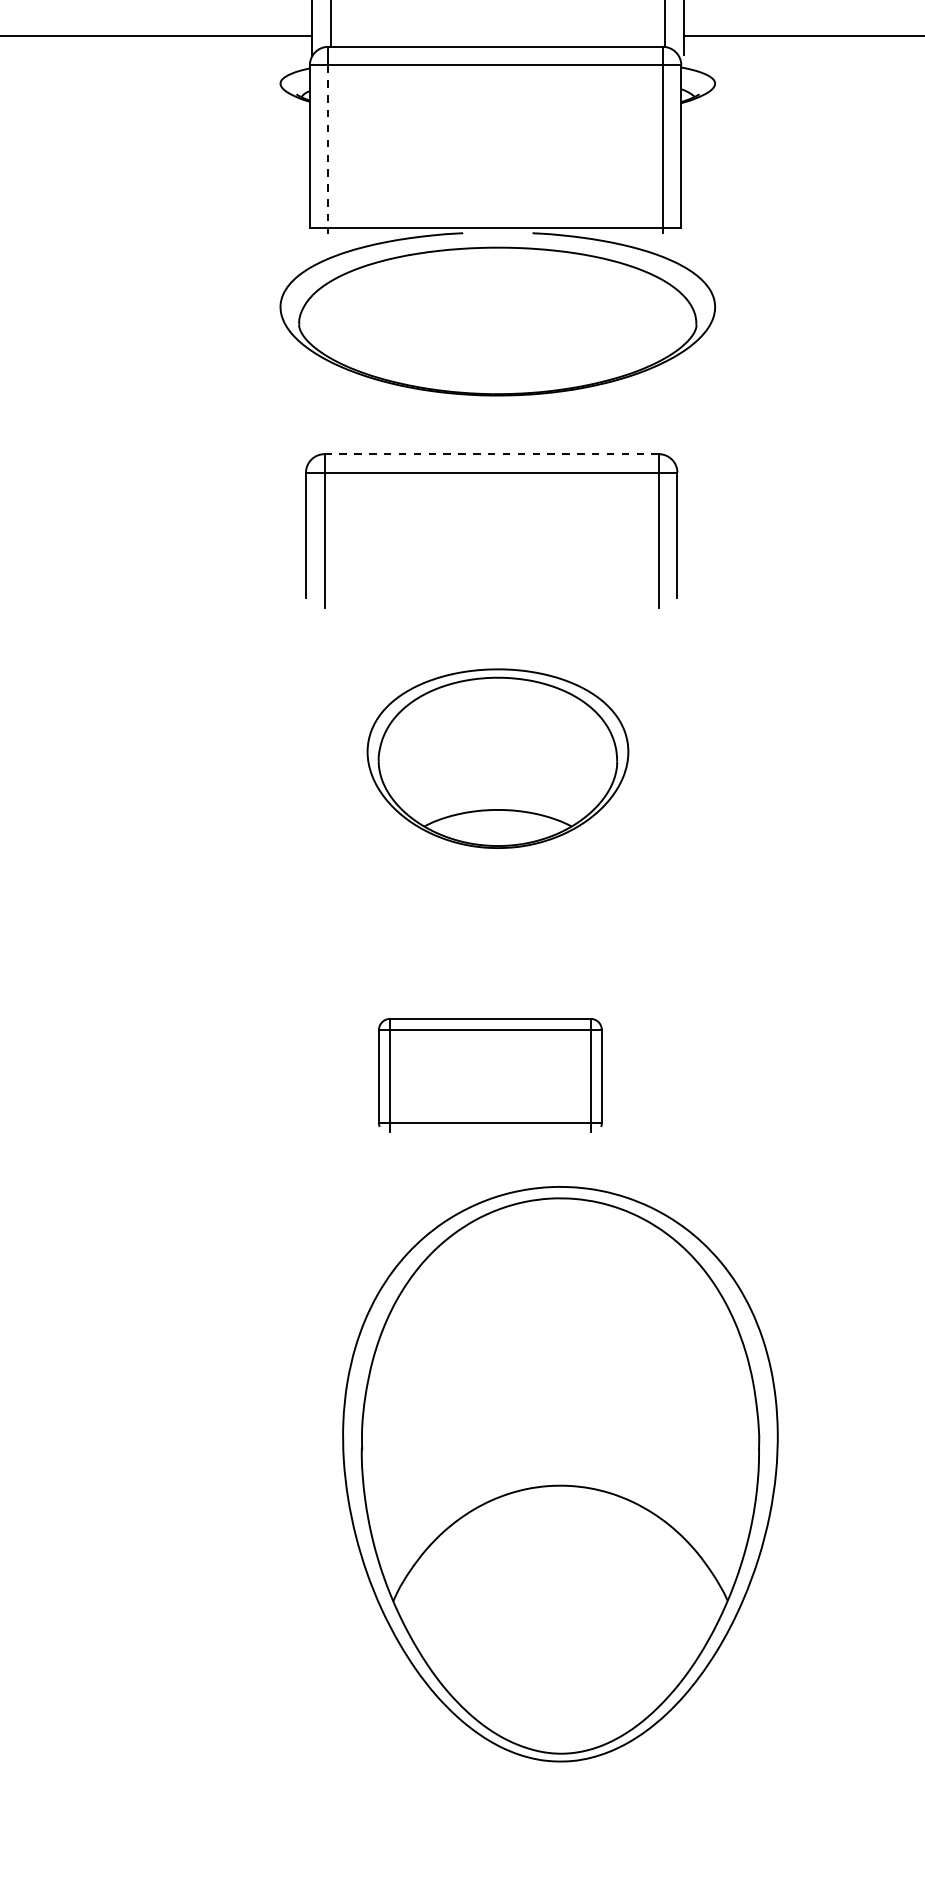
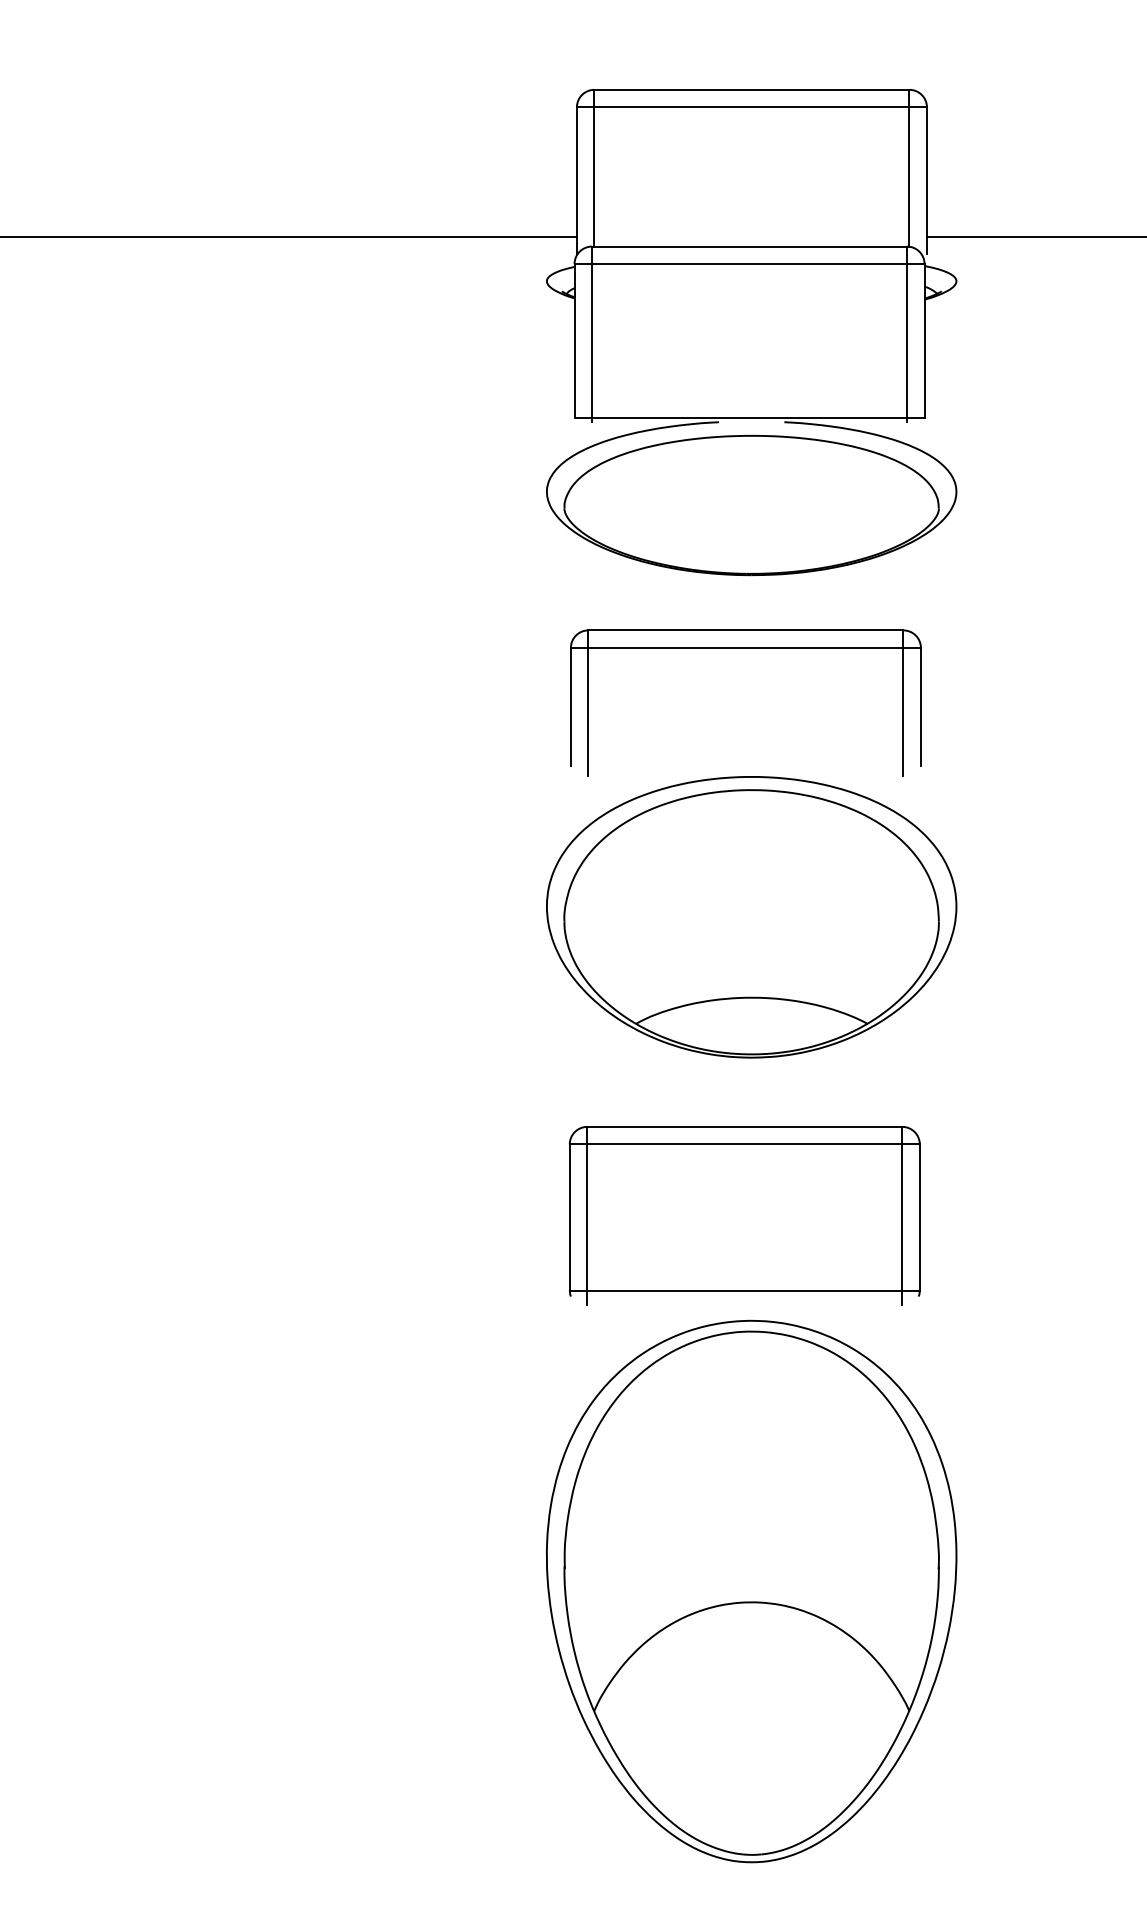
line: (328, 146) -> (592, 340), dashed -> solid
line: (491, 454) -> (745, 630), dashed -> solid
part: (497, 758) -> (751, 917), size x1.67
part: (490, 1075) -> (744, 1215), size x1.67
part: (560, 1474) -> (751, 1591), moved

